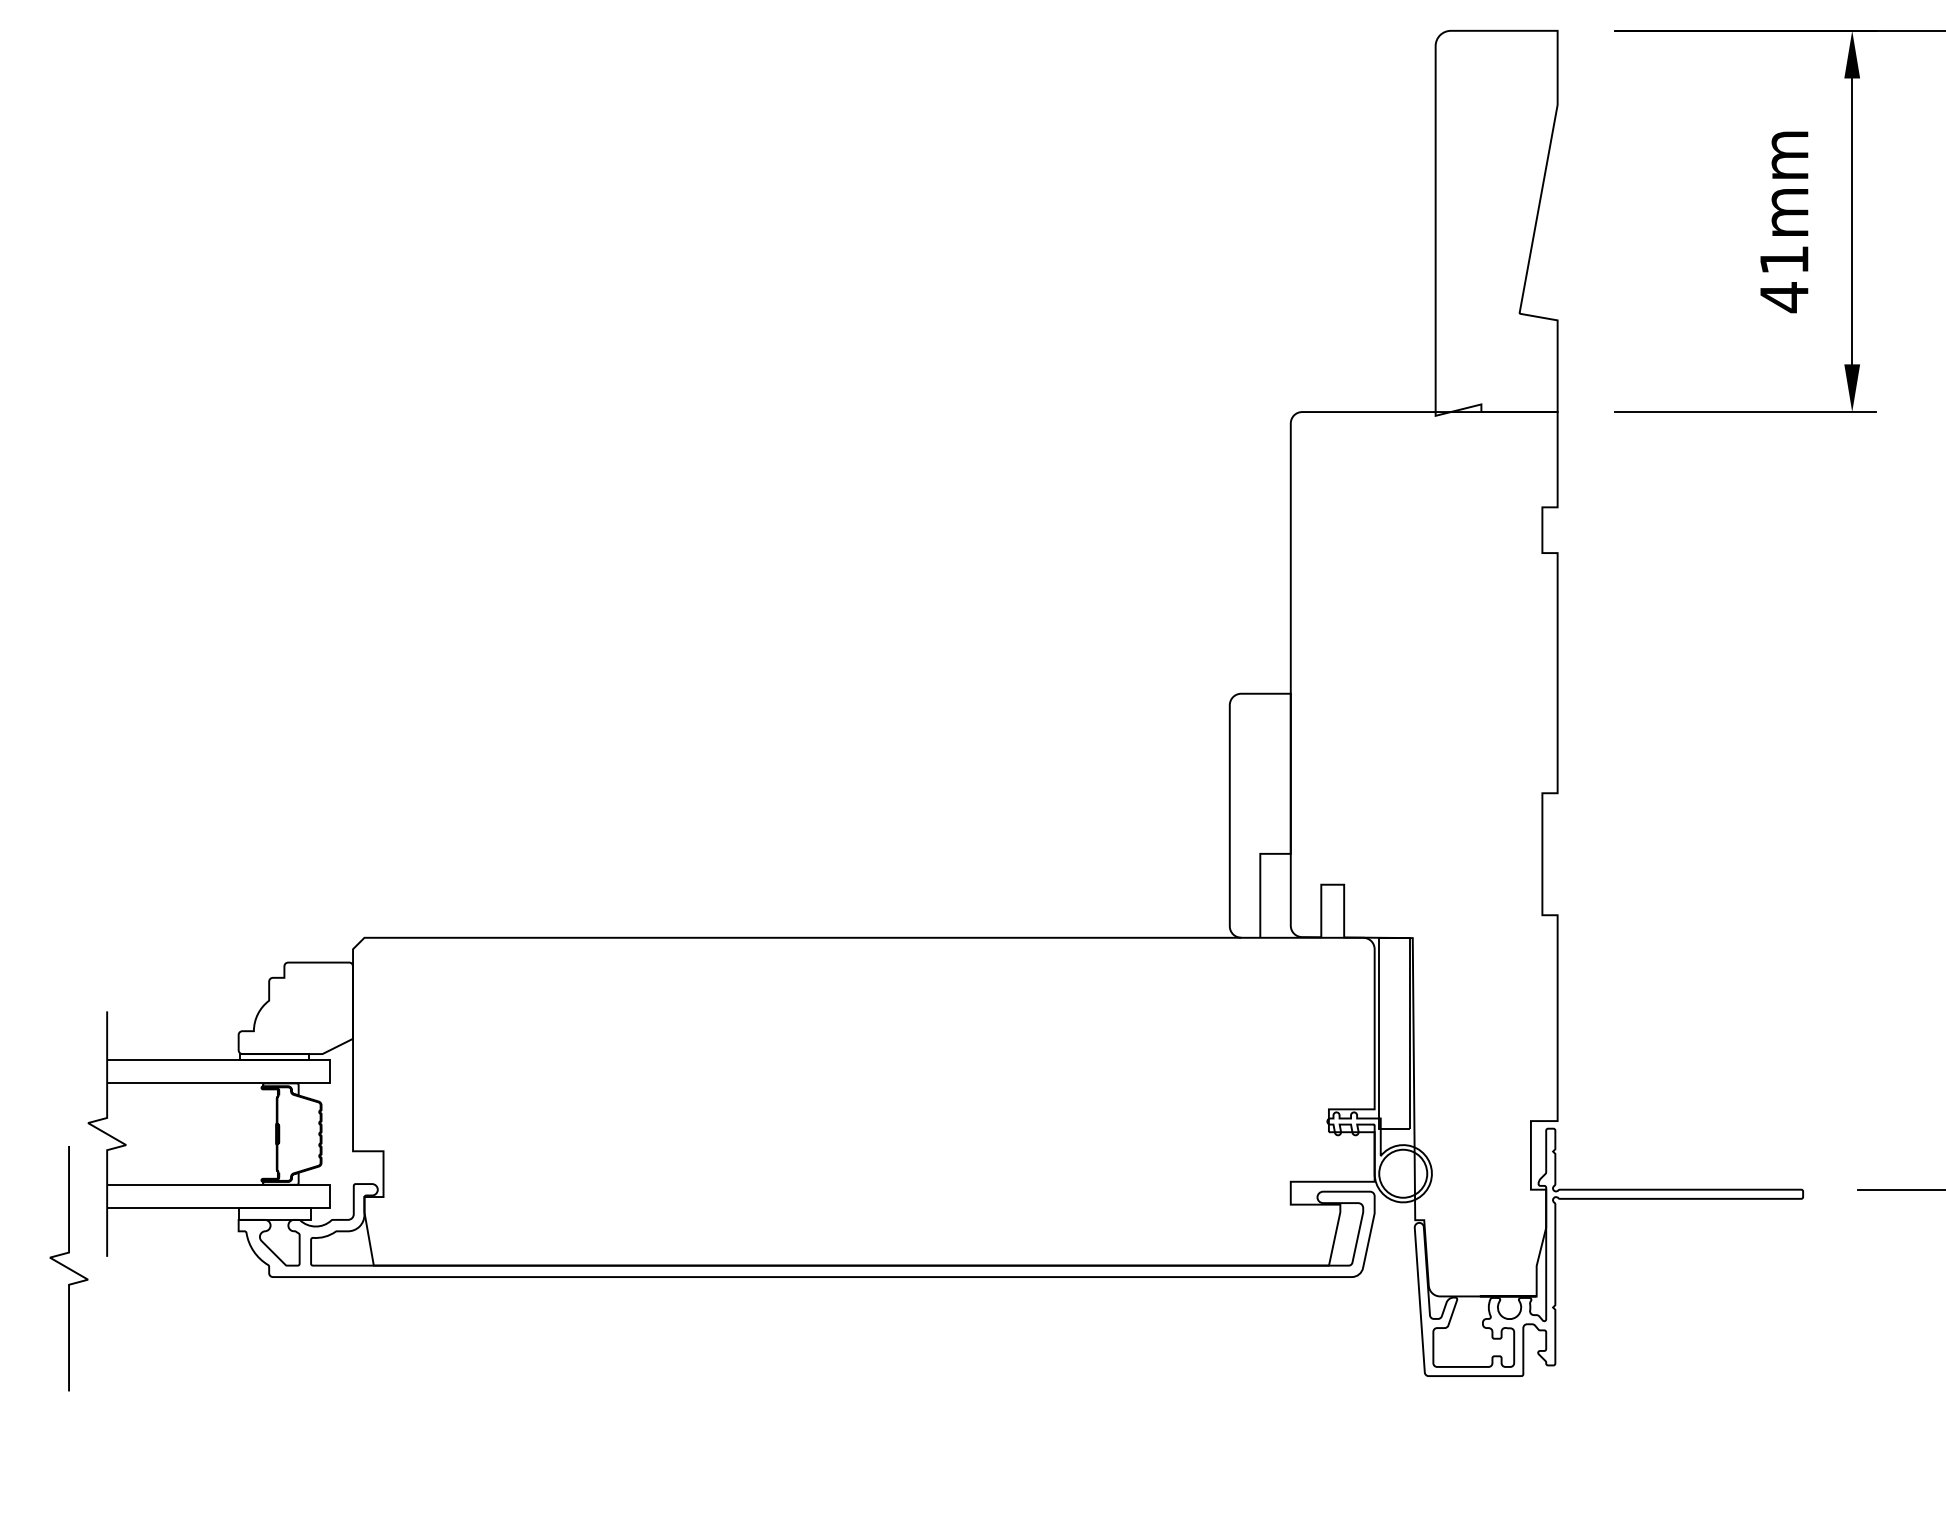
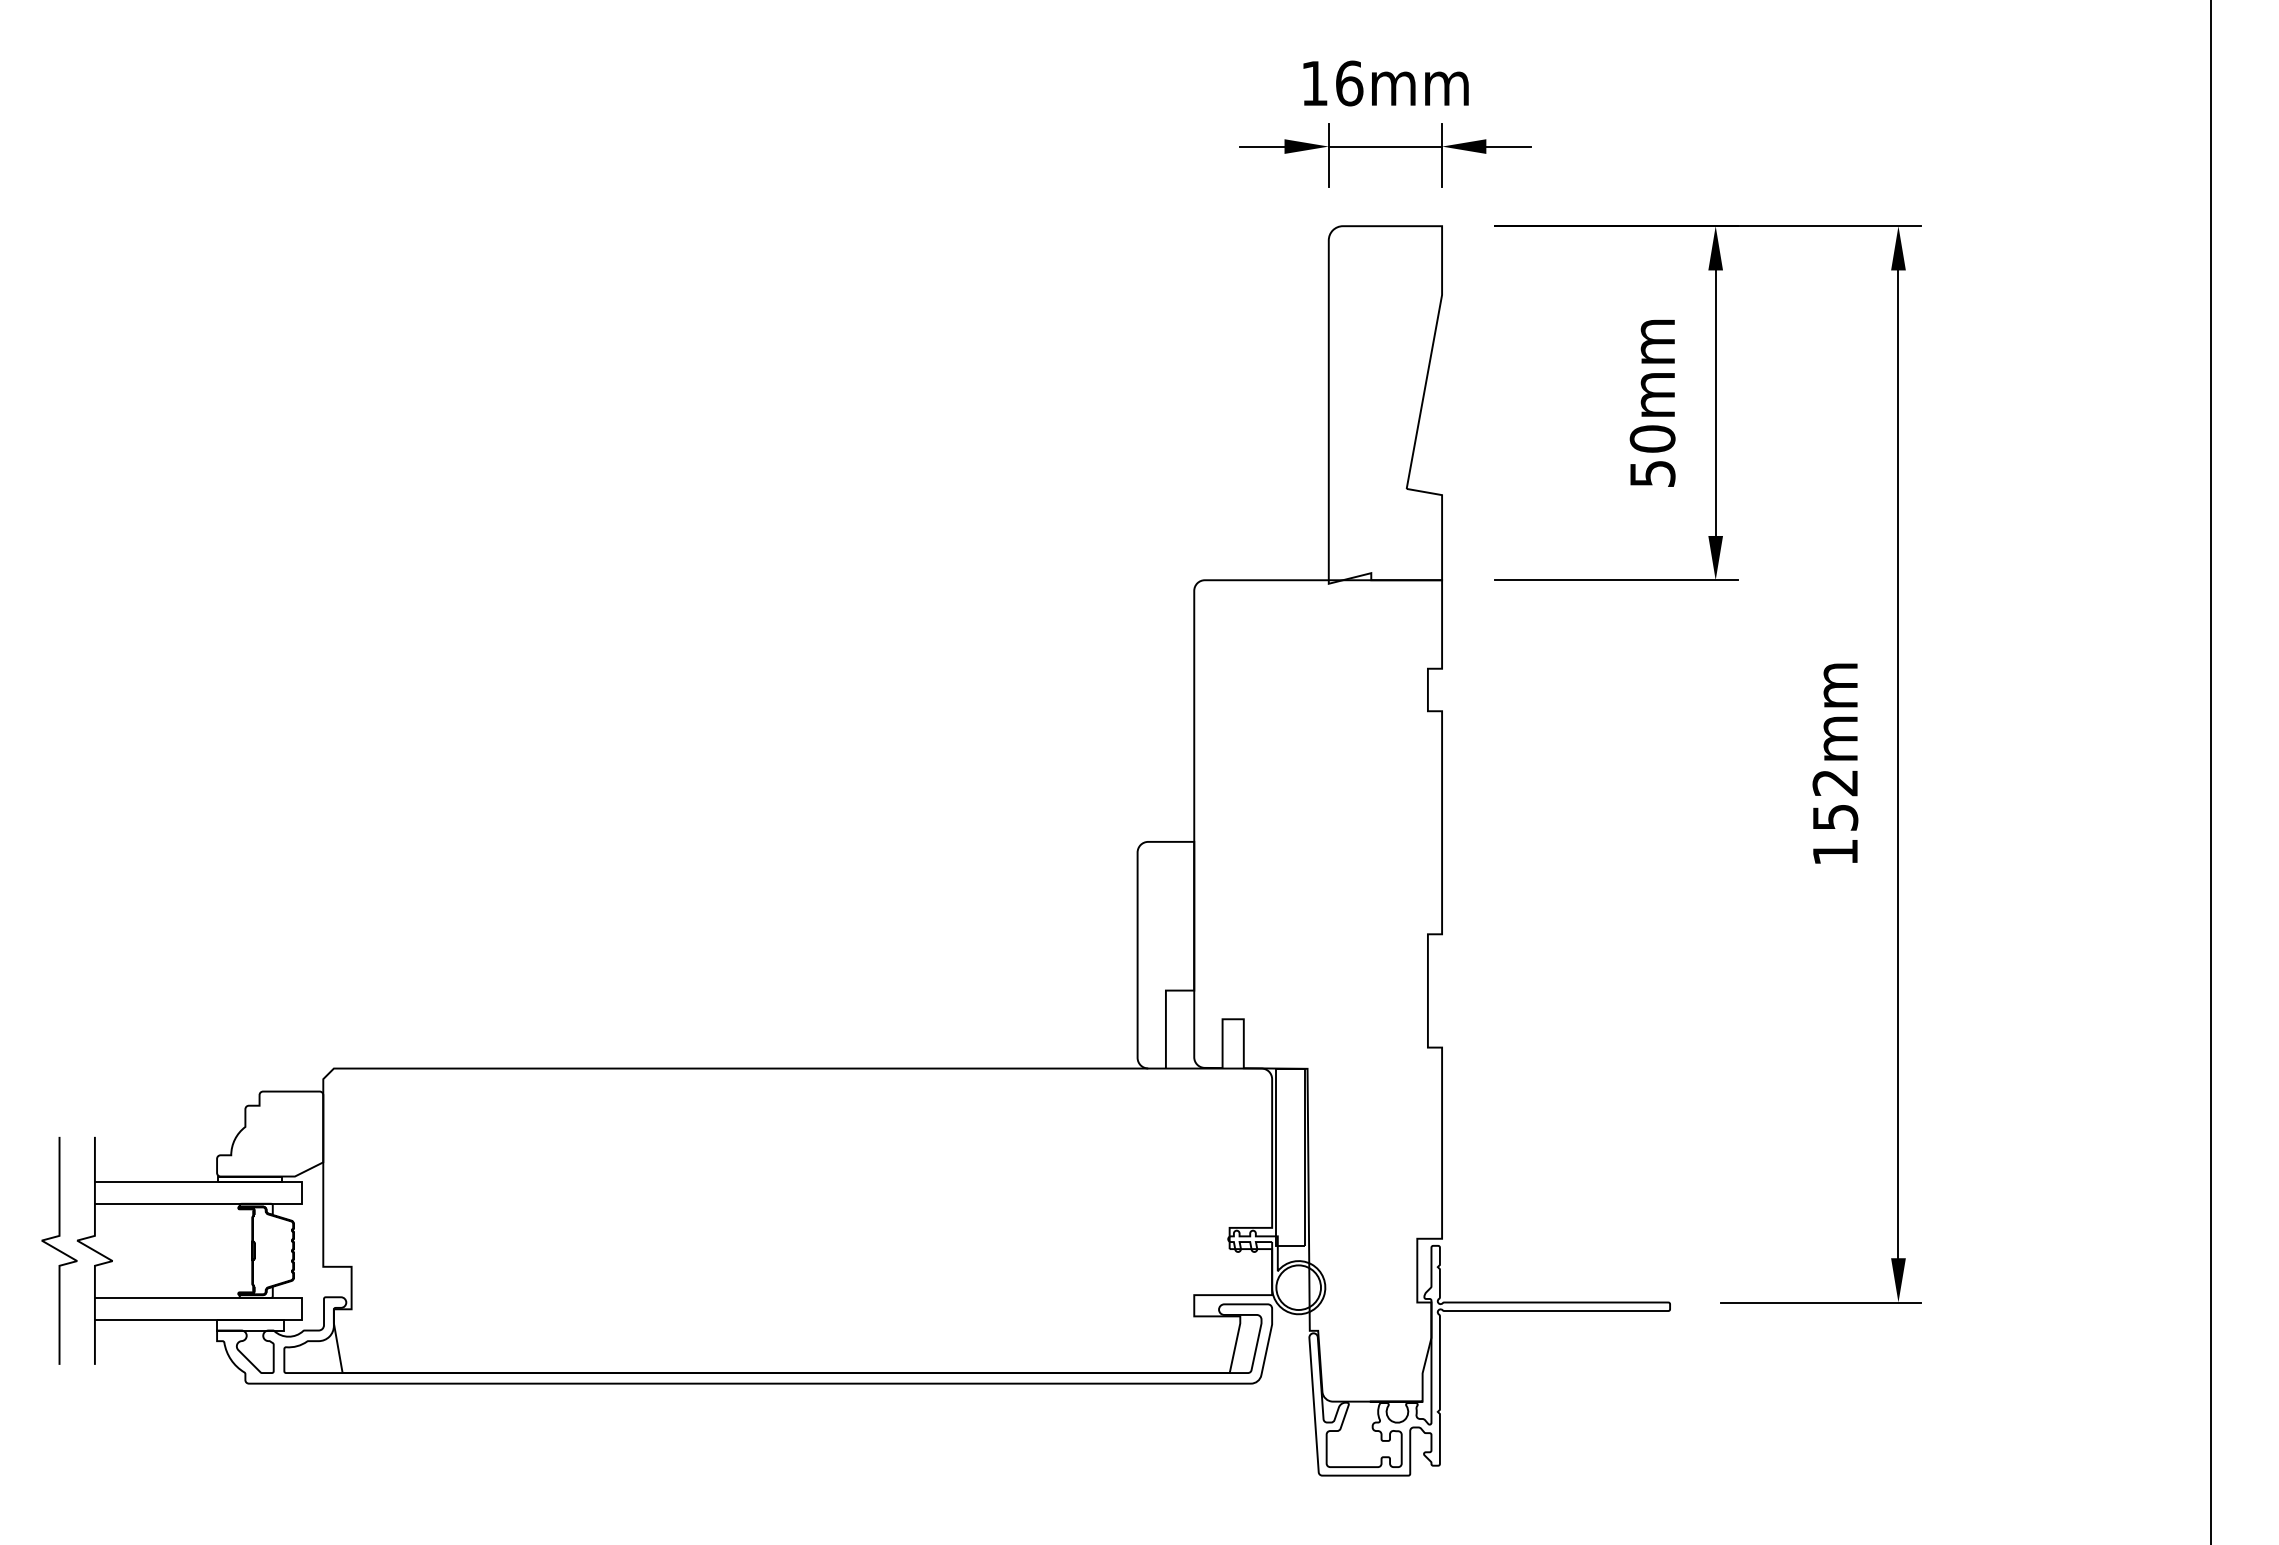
text: (1784, 278) -> (1652, 456), 41mm -> 50mm
curve: (69, 1268) -> (59, 1250), moved

